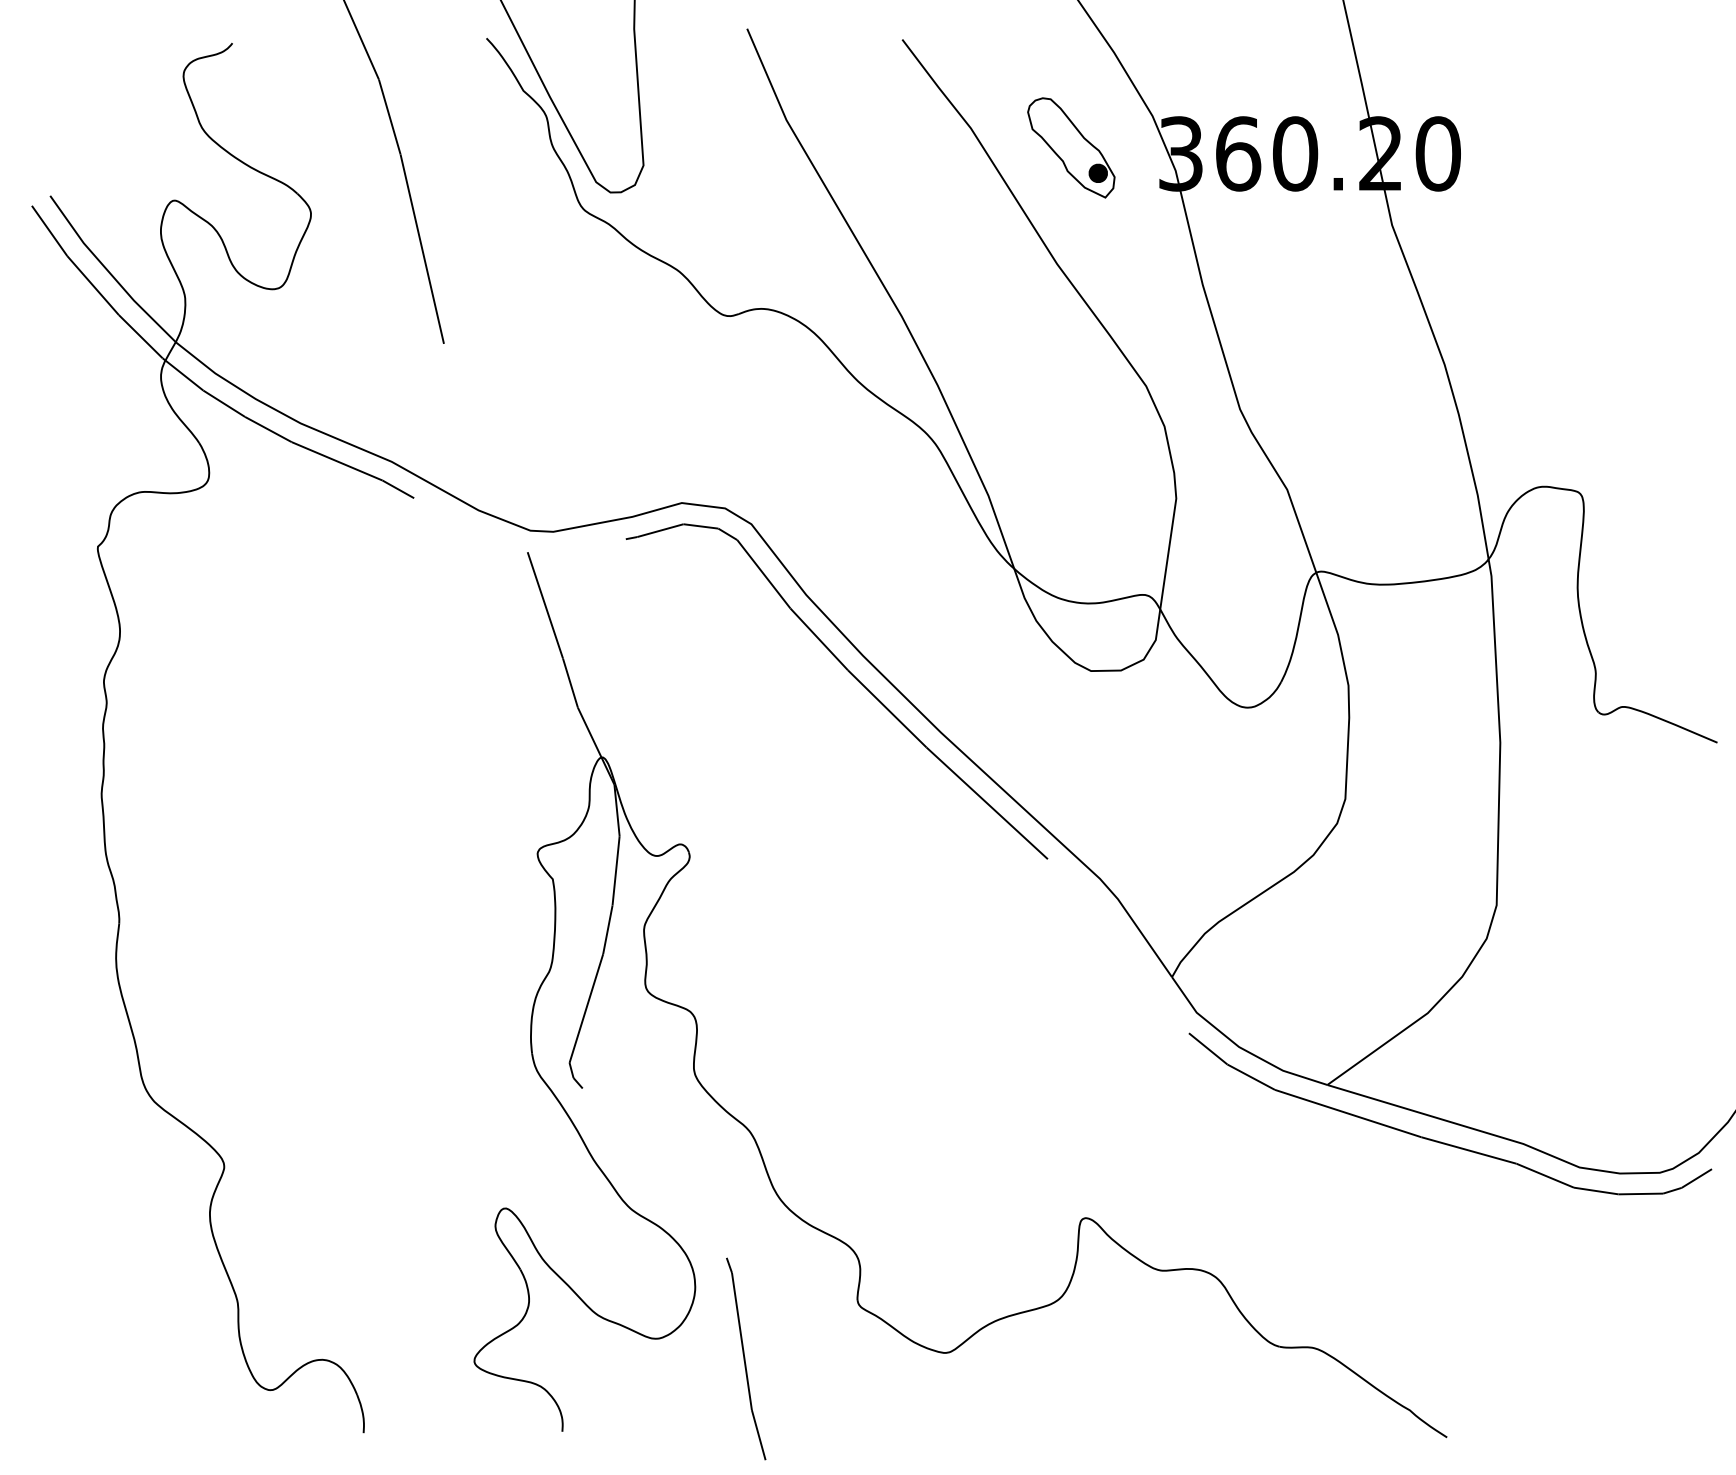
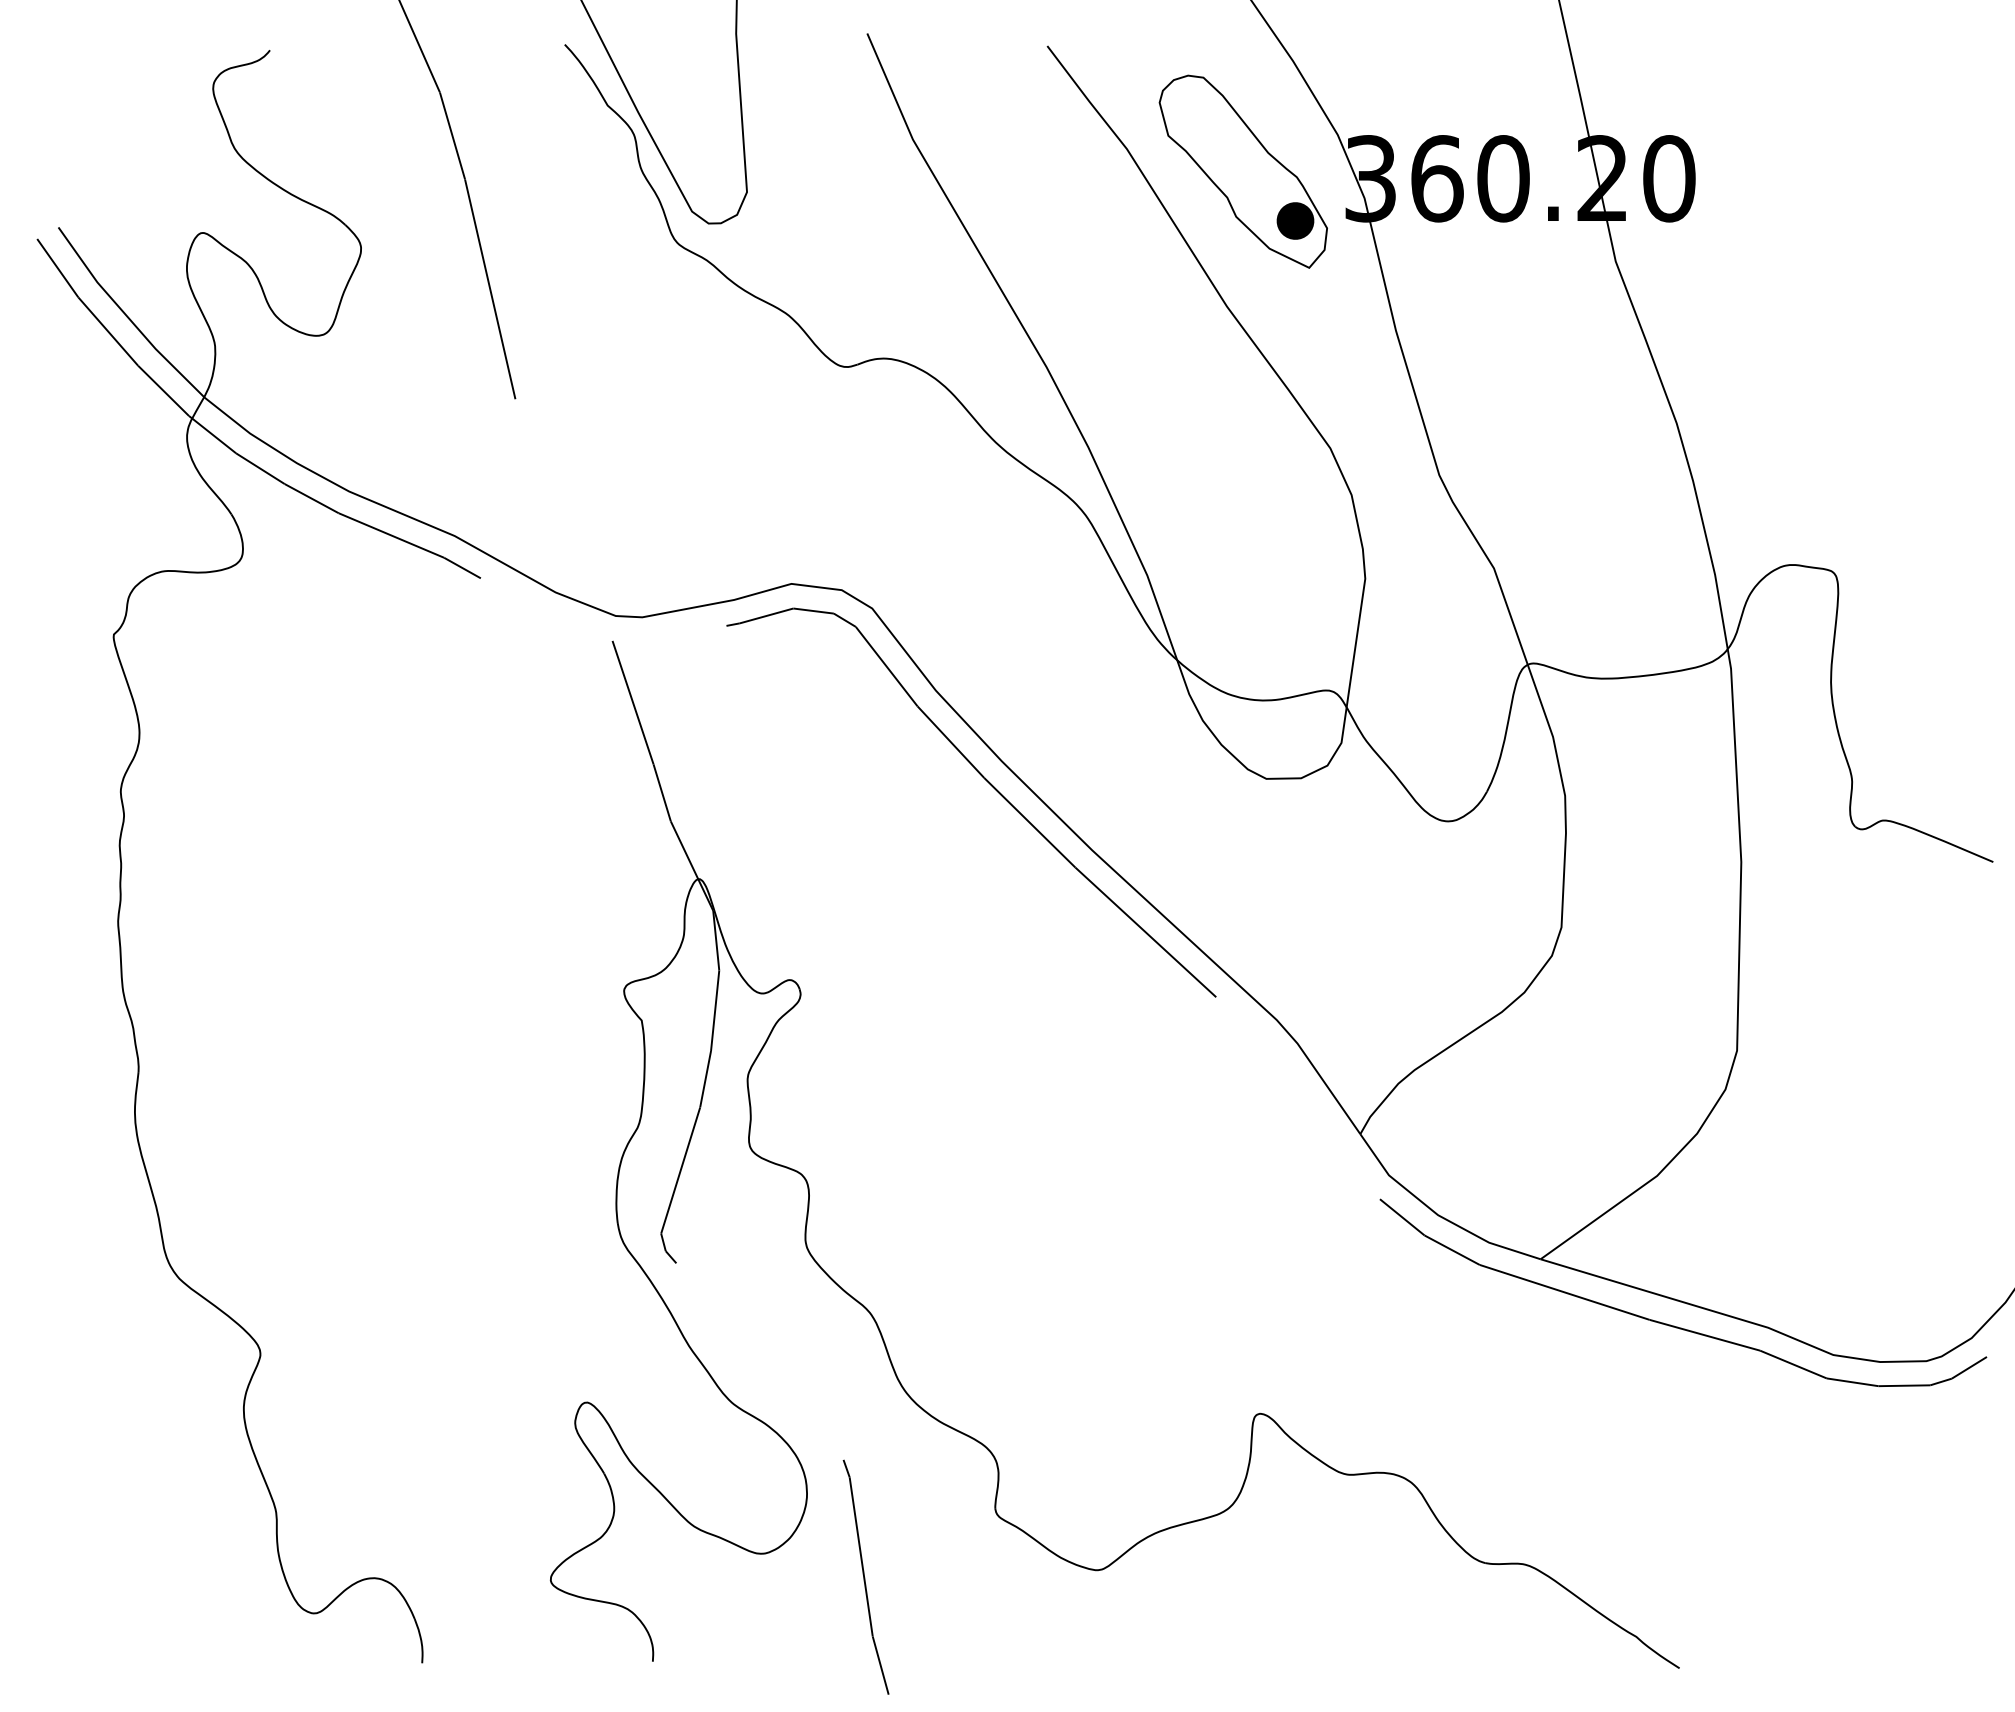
part: (1071, 147) -> (1243, 171), size x1.67

